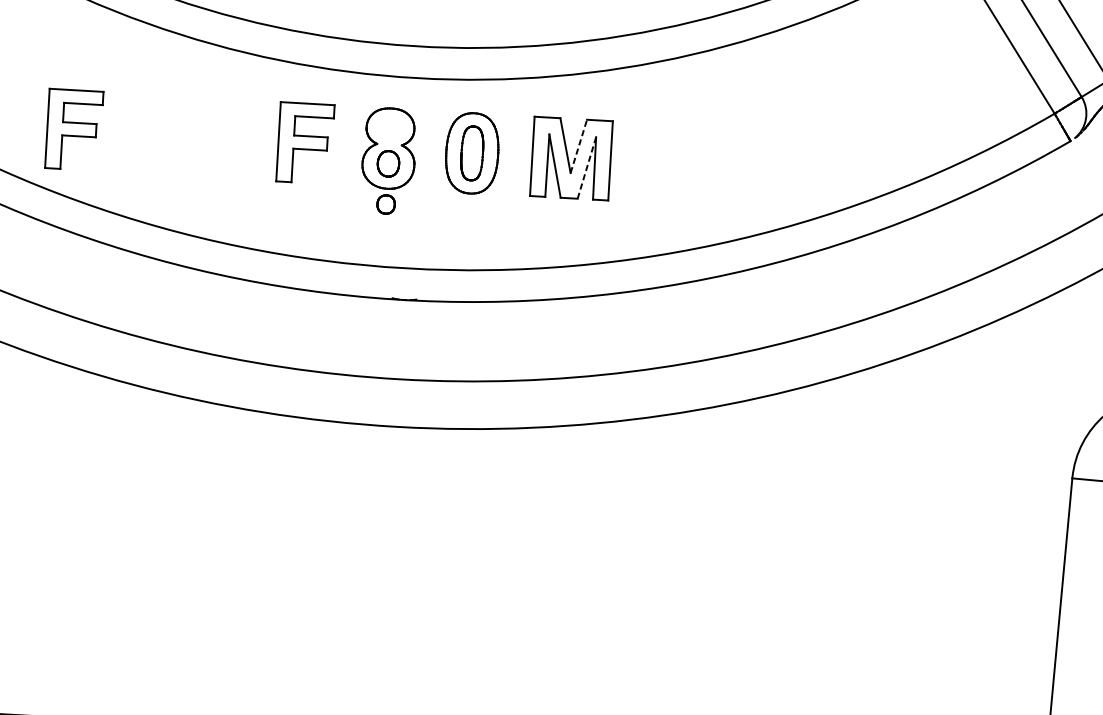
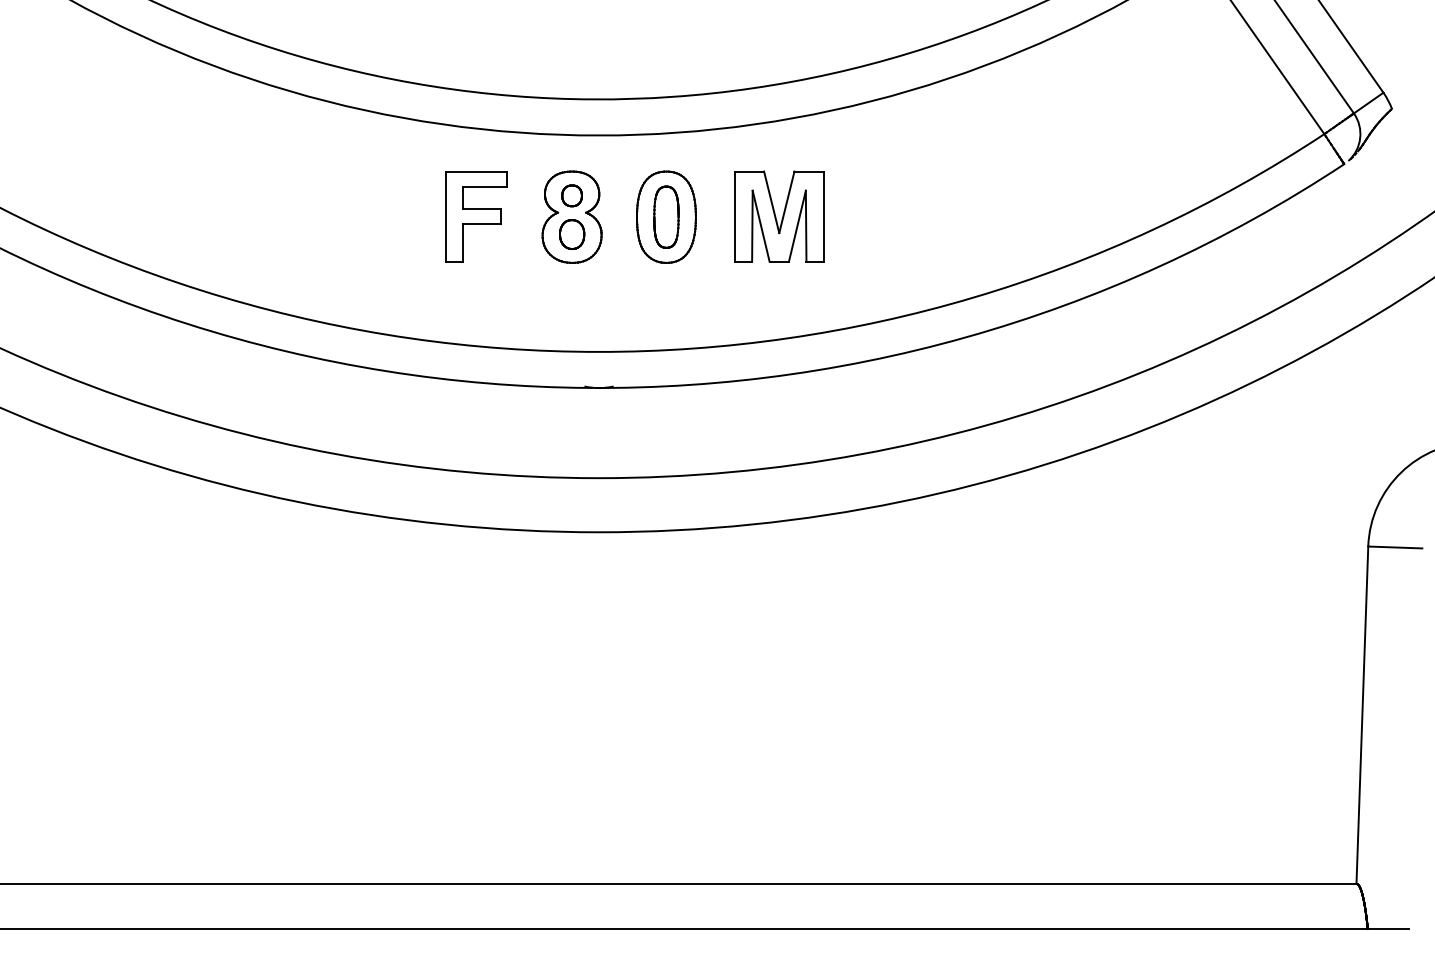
part: (74, 129) -> (213, 216), removed
line: (578, 146) -> (786, 202), dashed -> solid
line: (586, 168) -> (797, 226), dashed -> solid
part: (385, 204) -> (571, 195), moved

